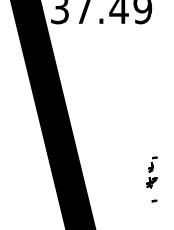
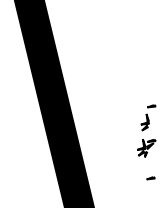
part: (151, 179) -> (146, 142), size x1.67

